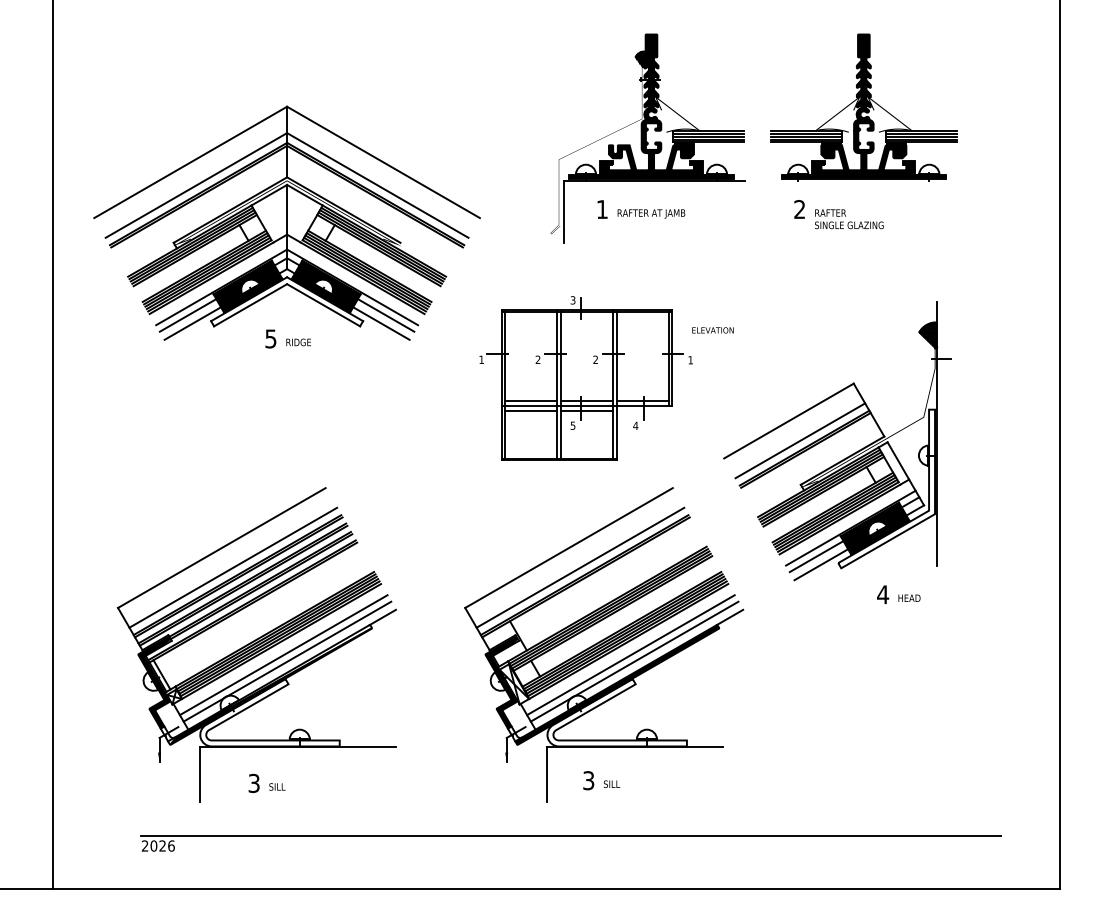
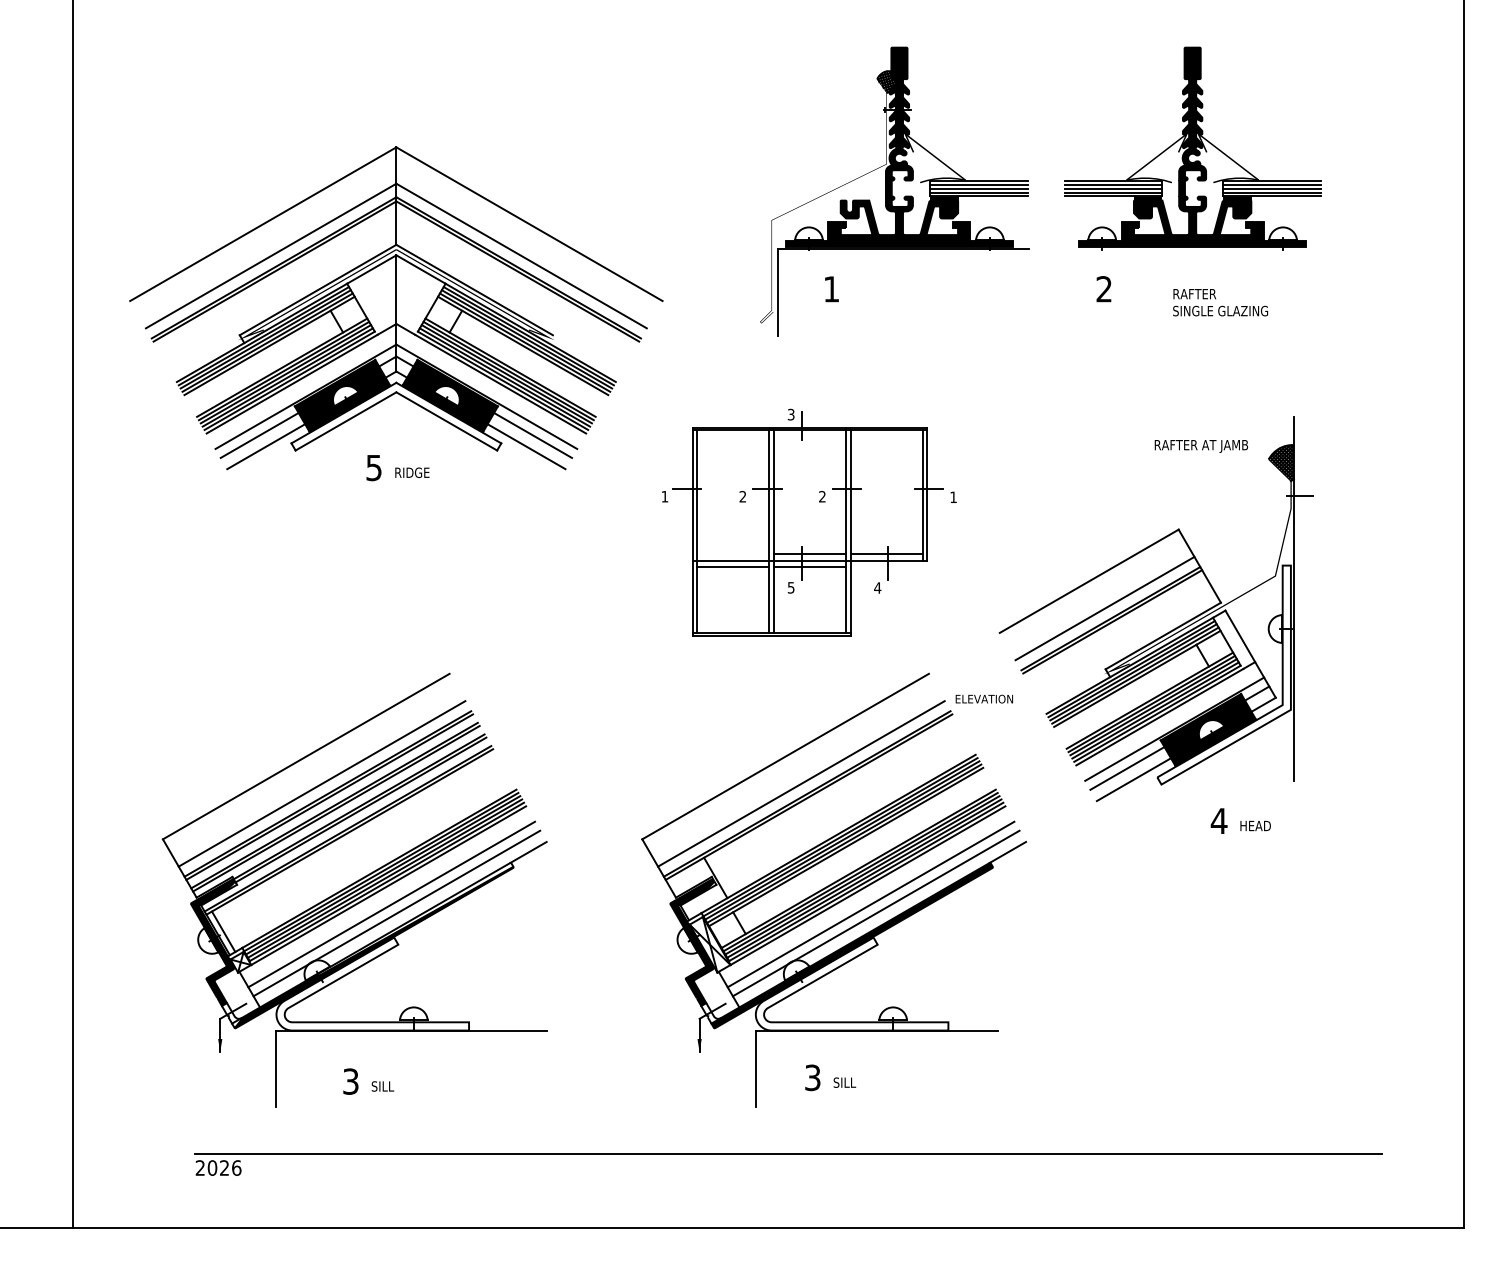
text: (650, 214) -> (1200, 446), moved
text: (849, 219) -> (1220, 302), moved
text: (712, 329) -> (983, 698), moved
line: (530, 400) -> (732, 553), removed

